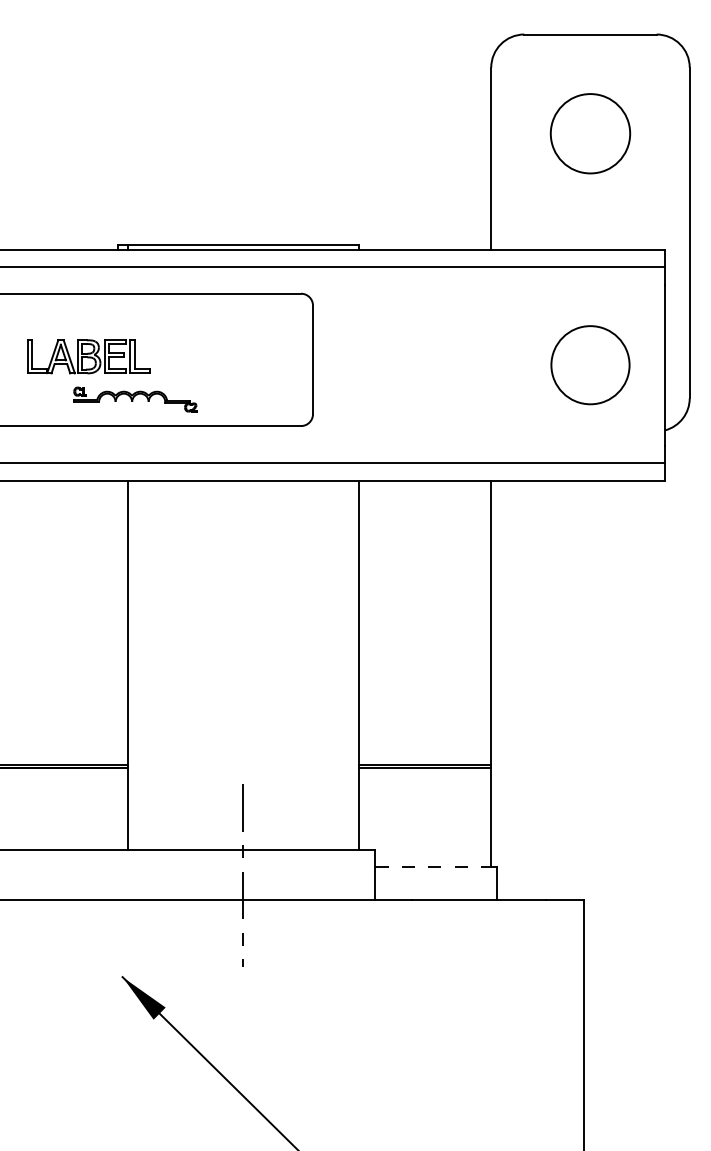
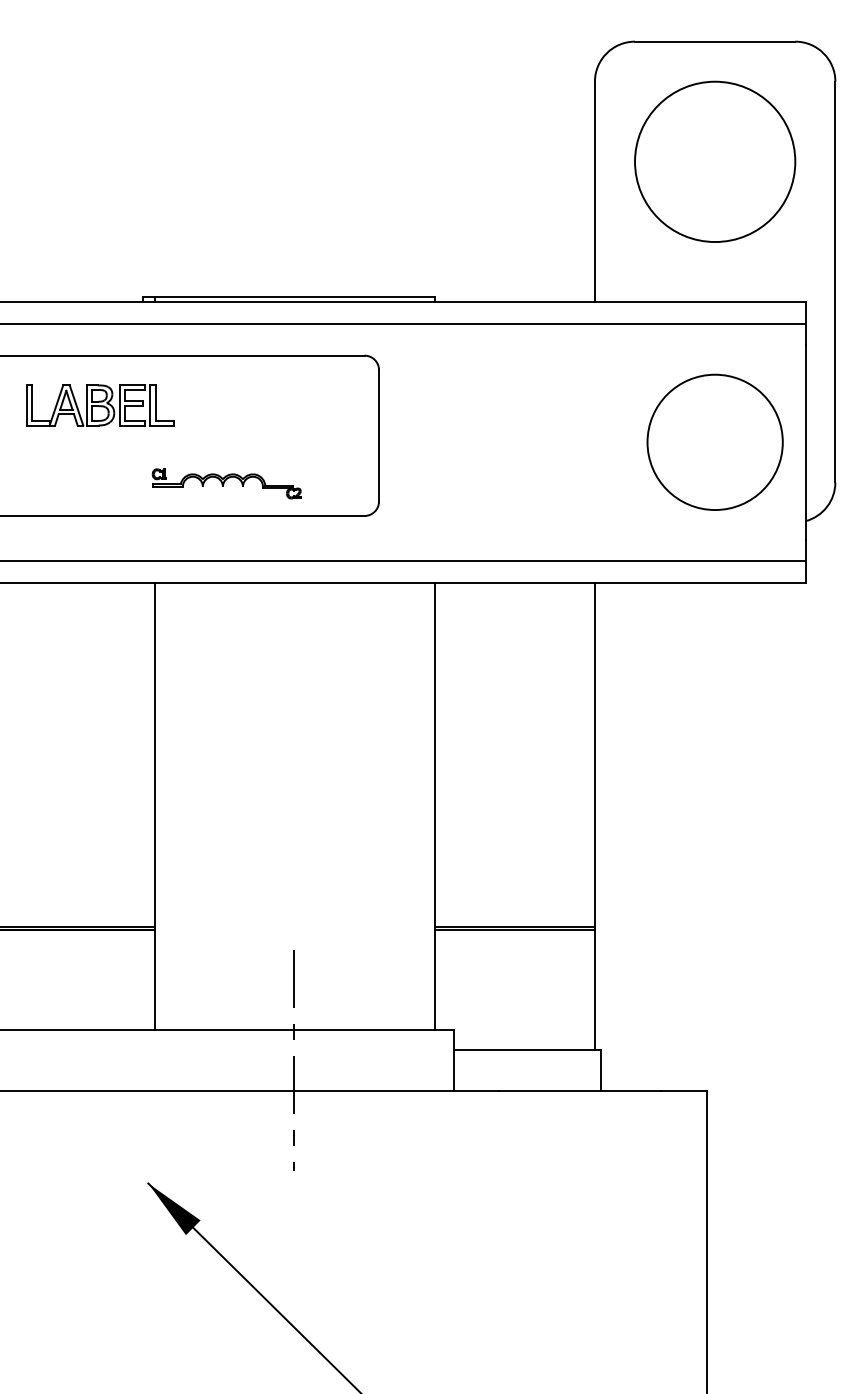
circle: (590, 133) -> (715, 161), size x1.67
part: (88, 356) -> (99, 405), moved
circle: (590, 364) -> (715, 441), size x1.43
part: (135, 399) -> (226, 483), moved
line: (434, 867) -> (526, 1050), dashed -> solid

